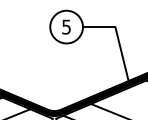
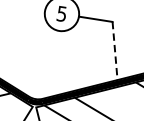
line: (122, 54) -> (115, 51), solid -> dashed

